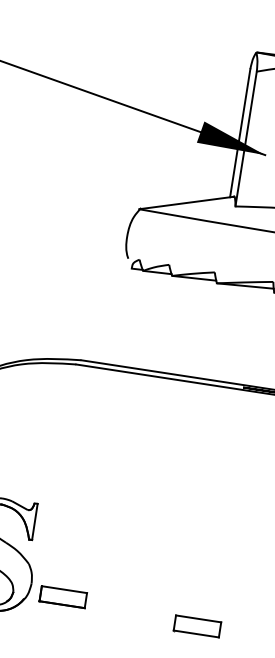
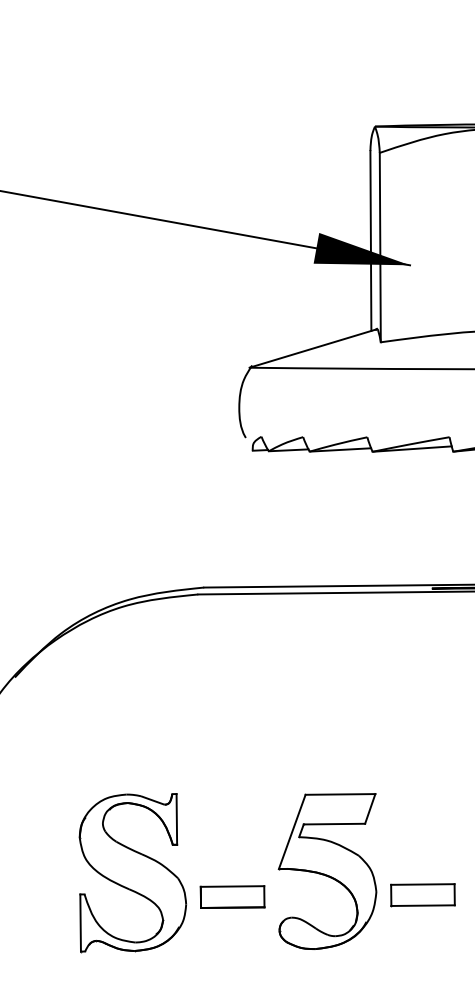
part: (135, 576) -> (327, 871), added
part: (63, 596) -> (232, 896), moved
part: (197, 626) -> (422, 895), moved

